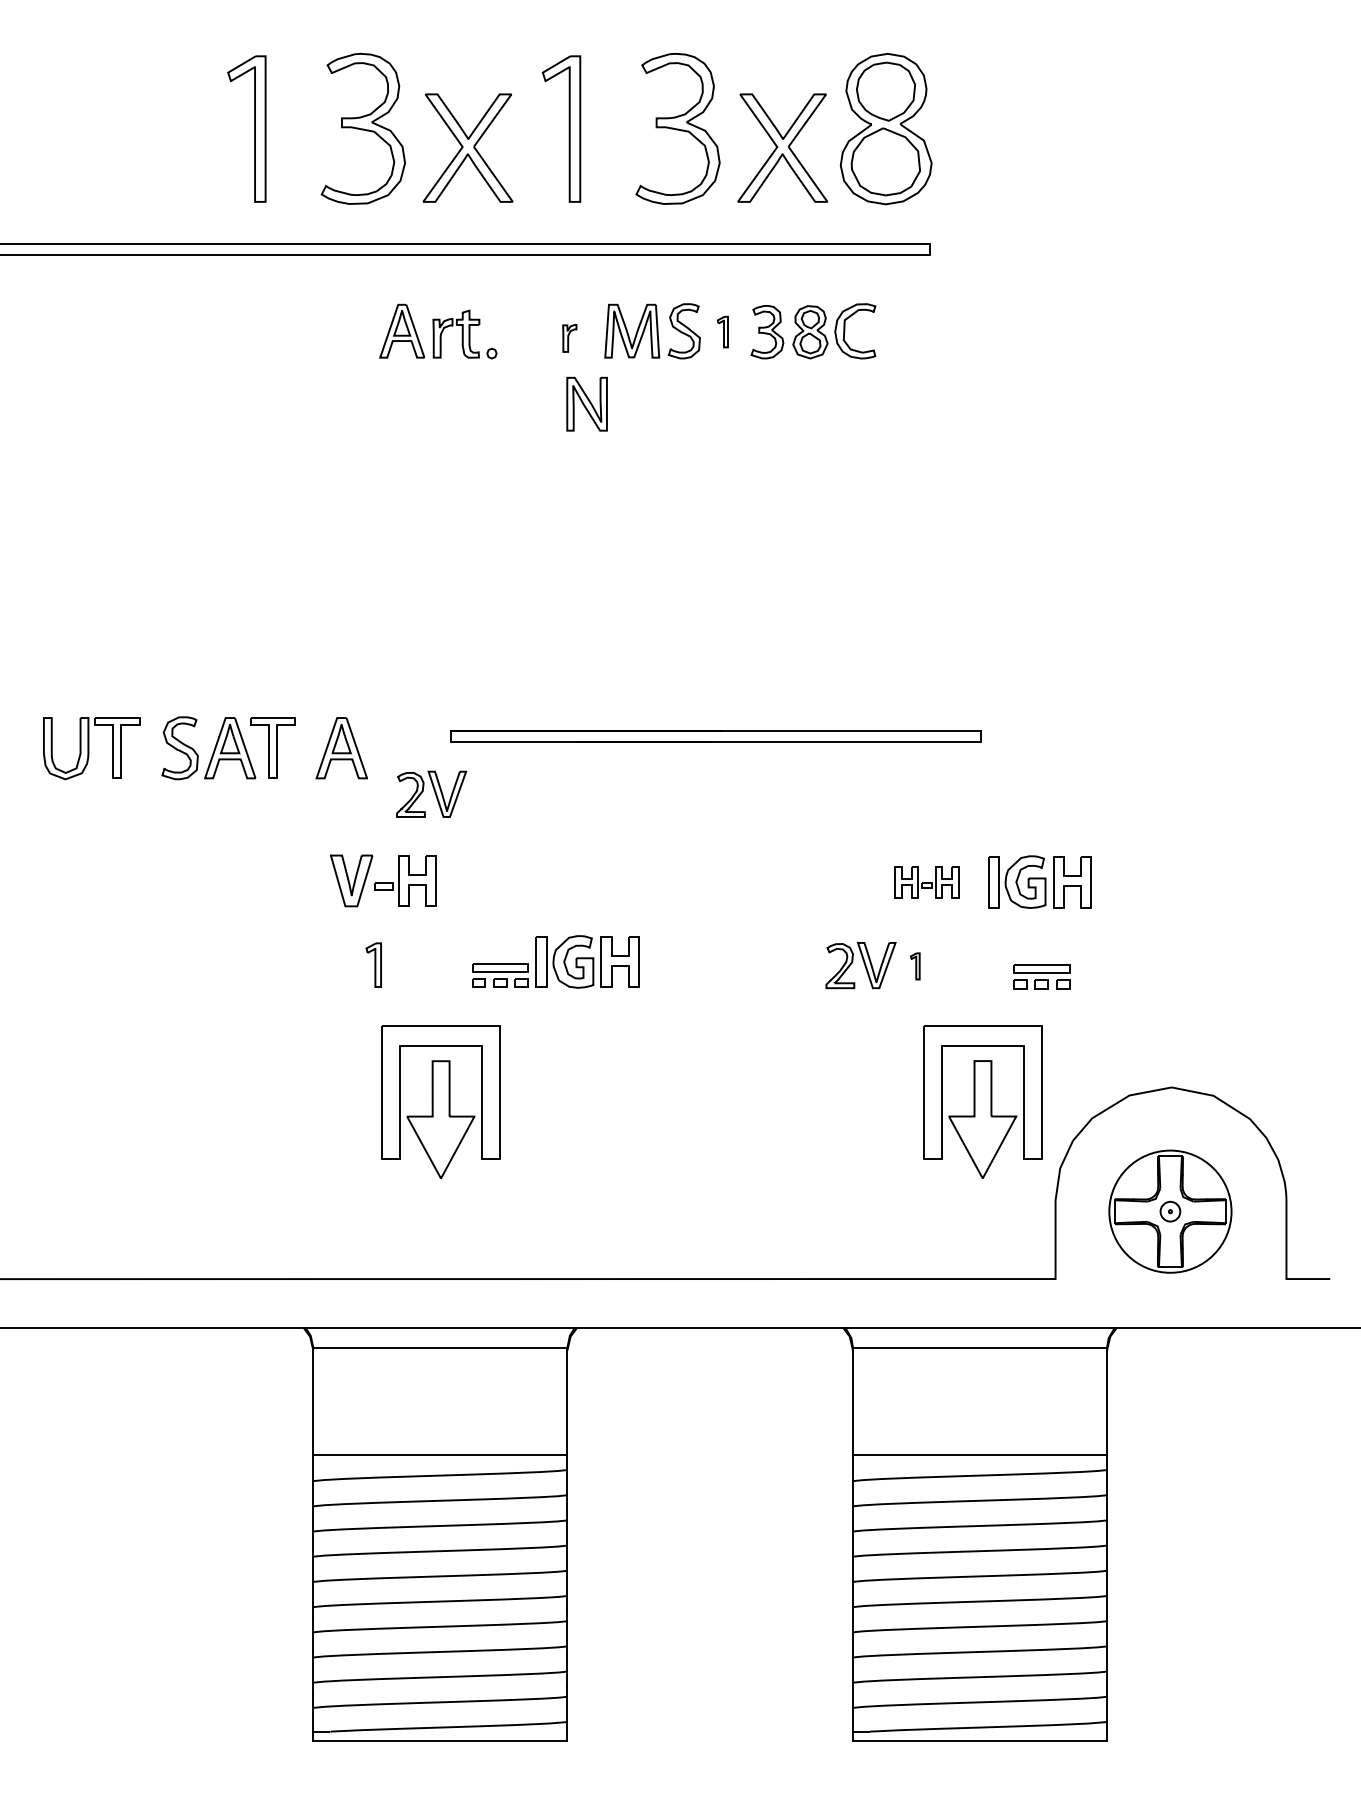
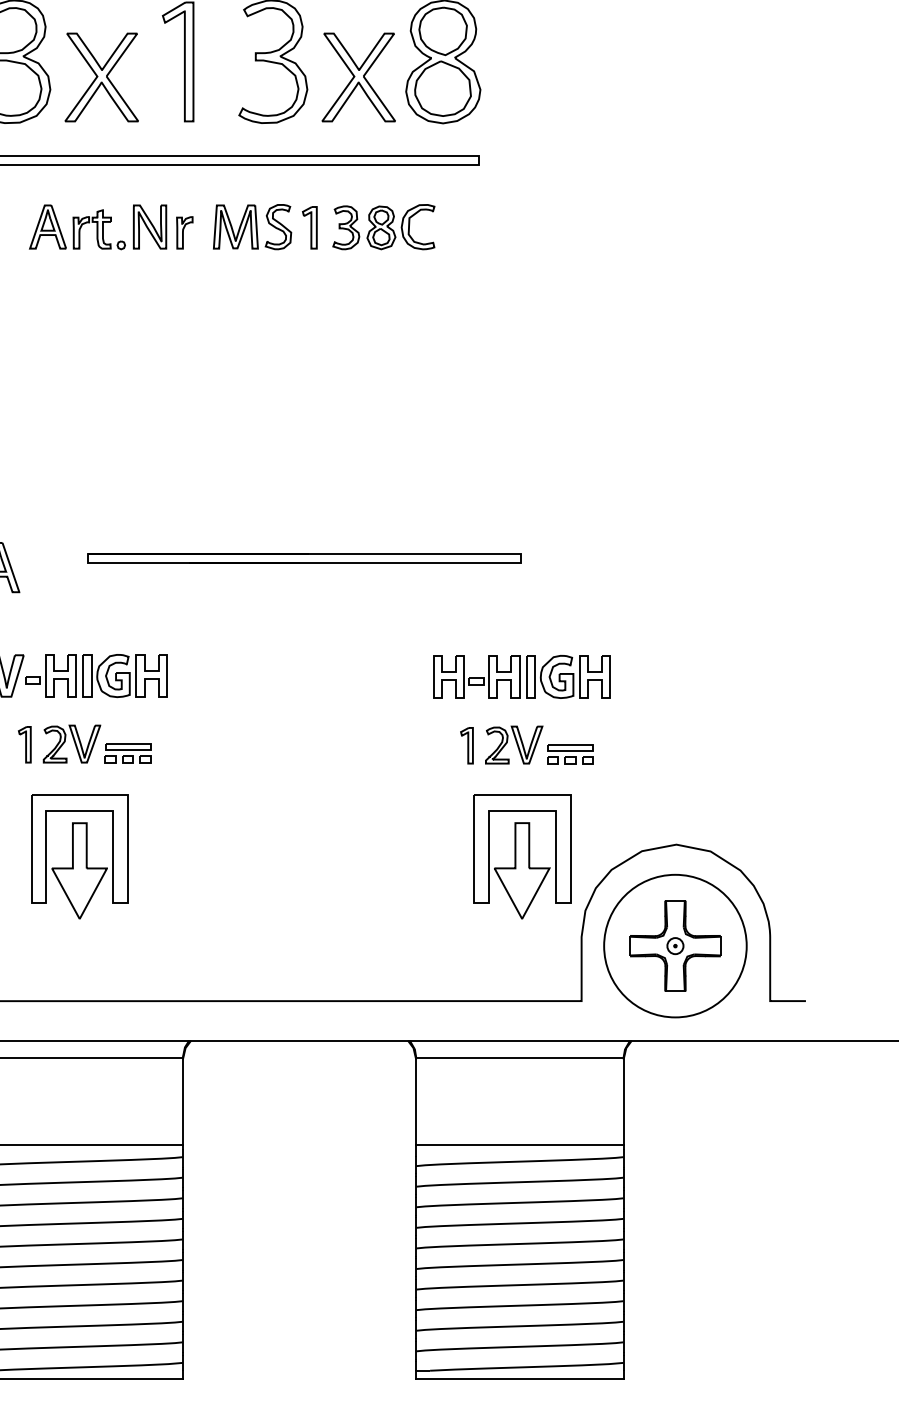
part: (722, 331) -> (309, 227), size x1.67
part: (569, 338) -> (184, 232), size x1.43
part: (586, 403) -> (149, 226), moved
part: (431, 793) -> (71, 743), moved
part: (926, 882) -> (476, 677), size x1.67
part: (587, 961) -> (125, 675), moved
part: (860, 965) -> (513, 745), moved
part: (915, 966) -> (467, 745), size x1.67
circle: (1170, 1211) -> (675, 945), size x1.43

